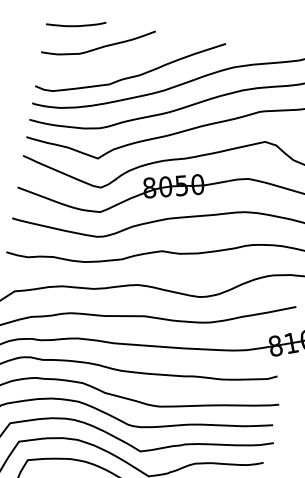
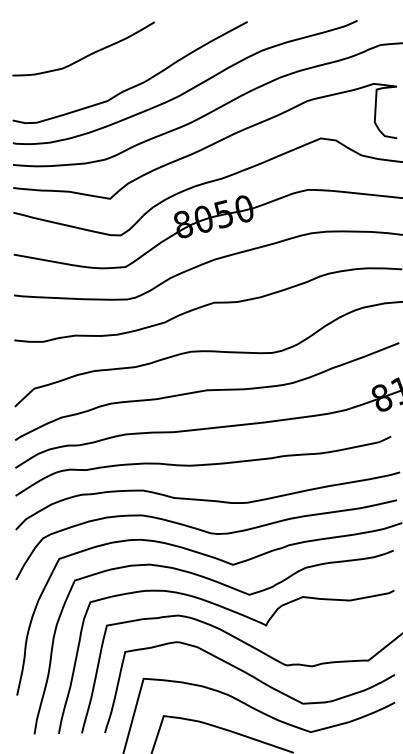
curve: (75, 25) -> (50, 33), removed

